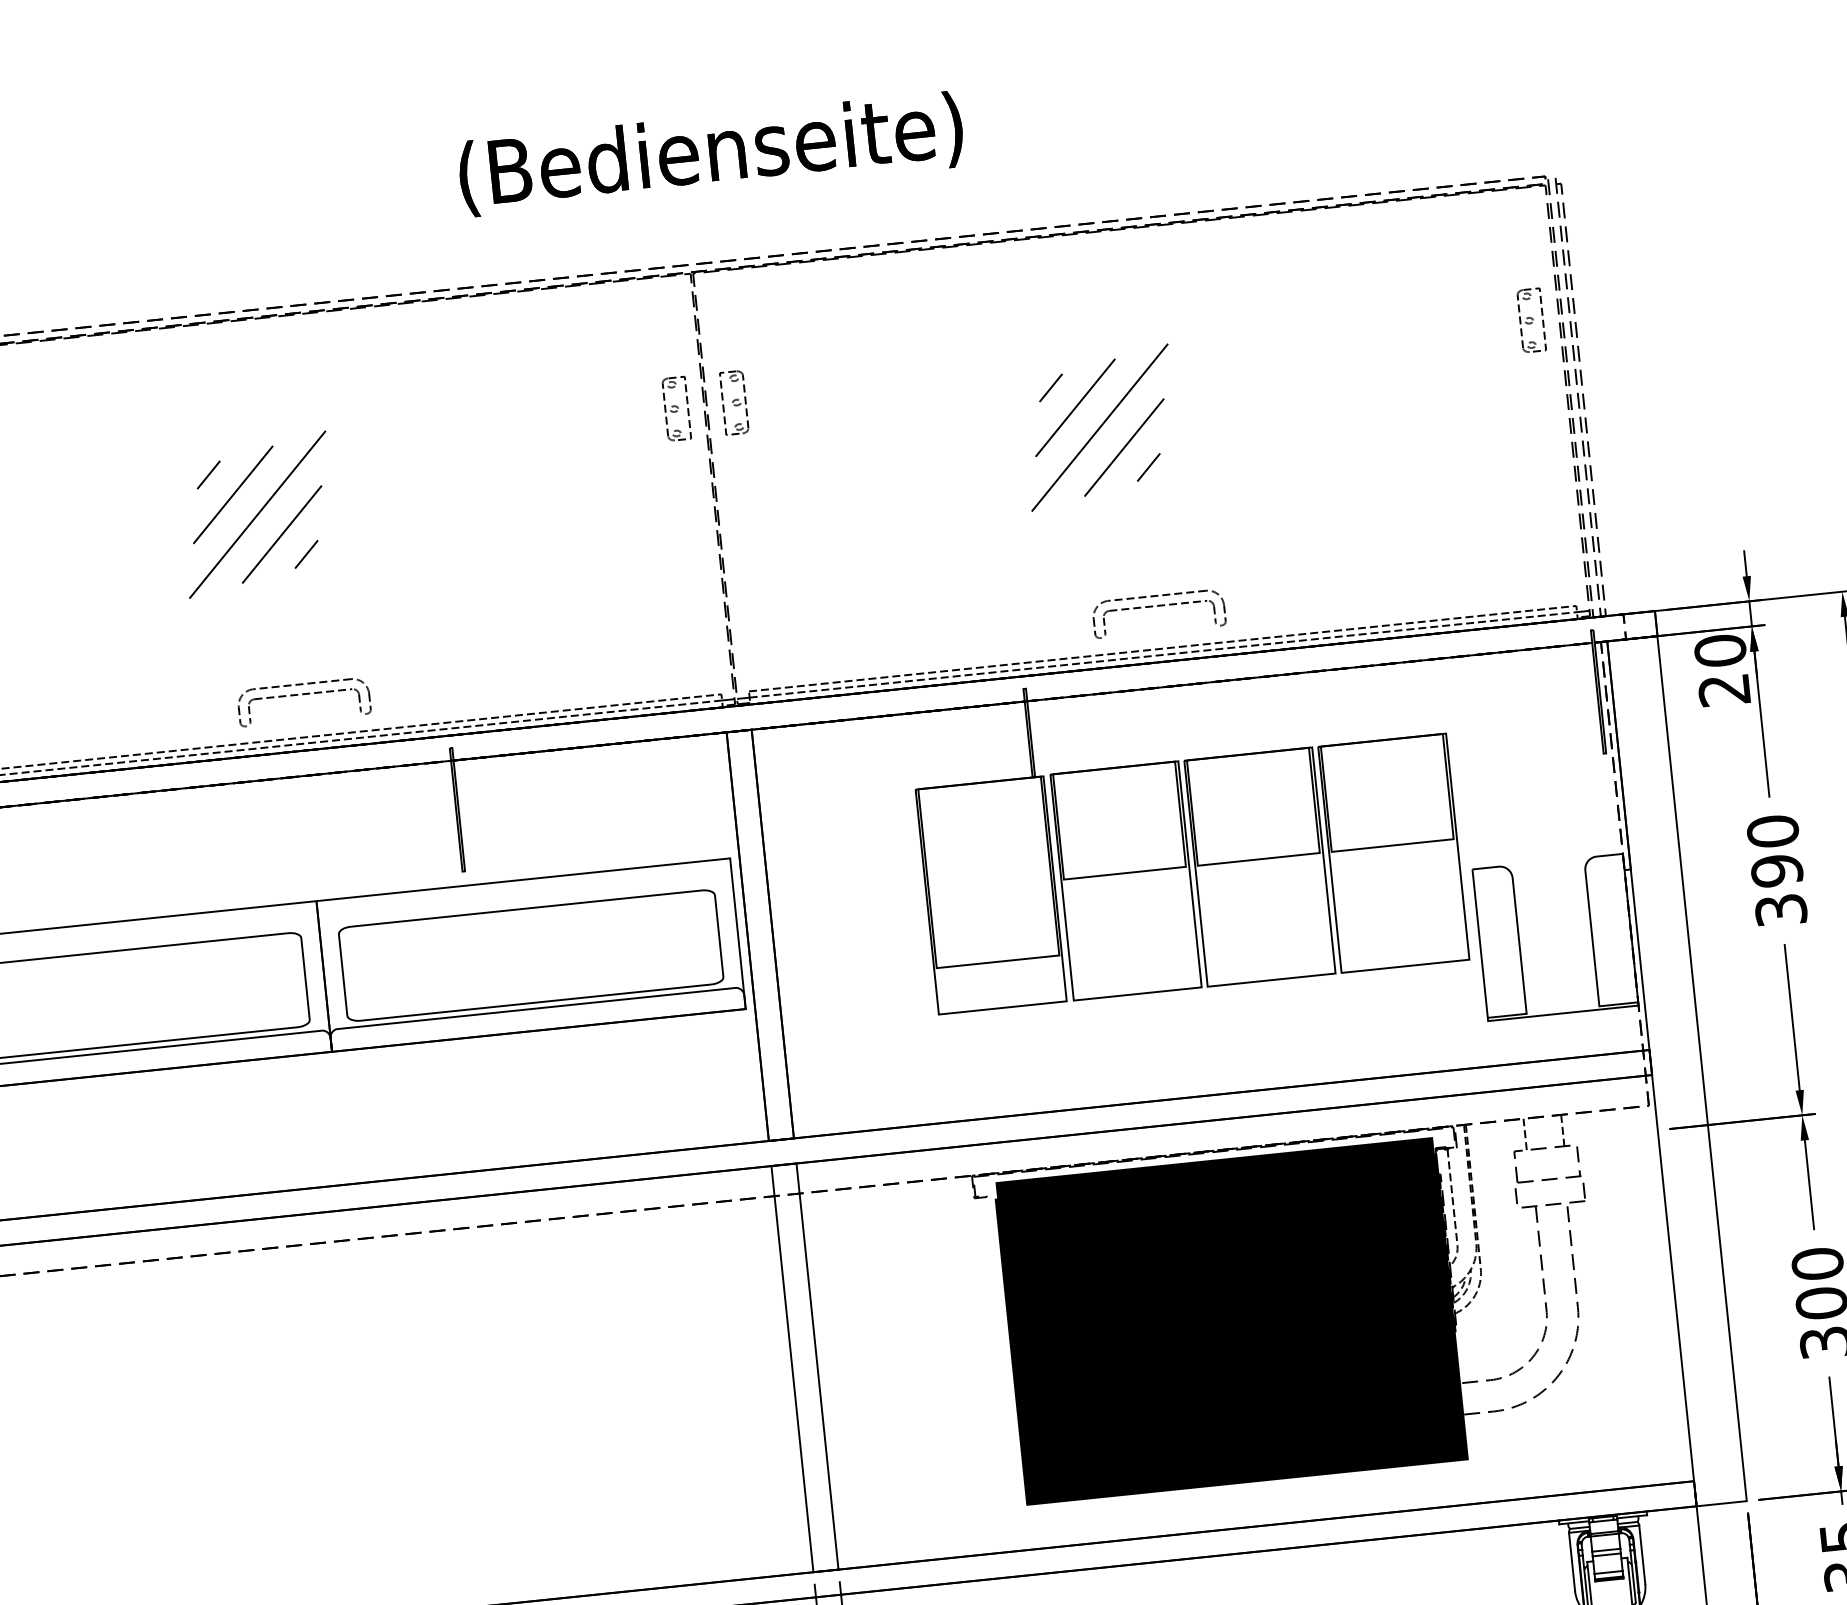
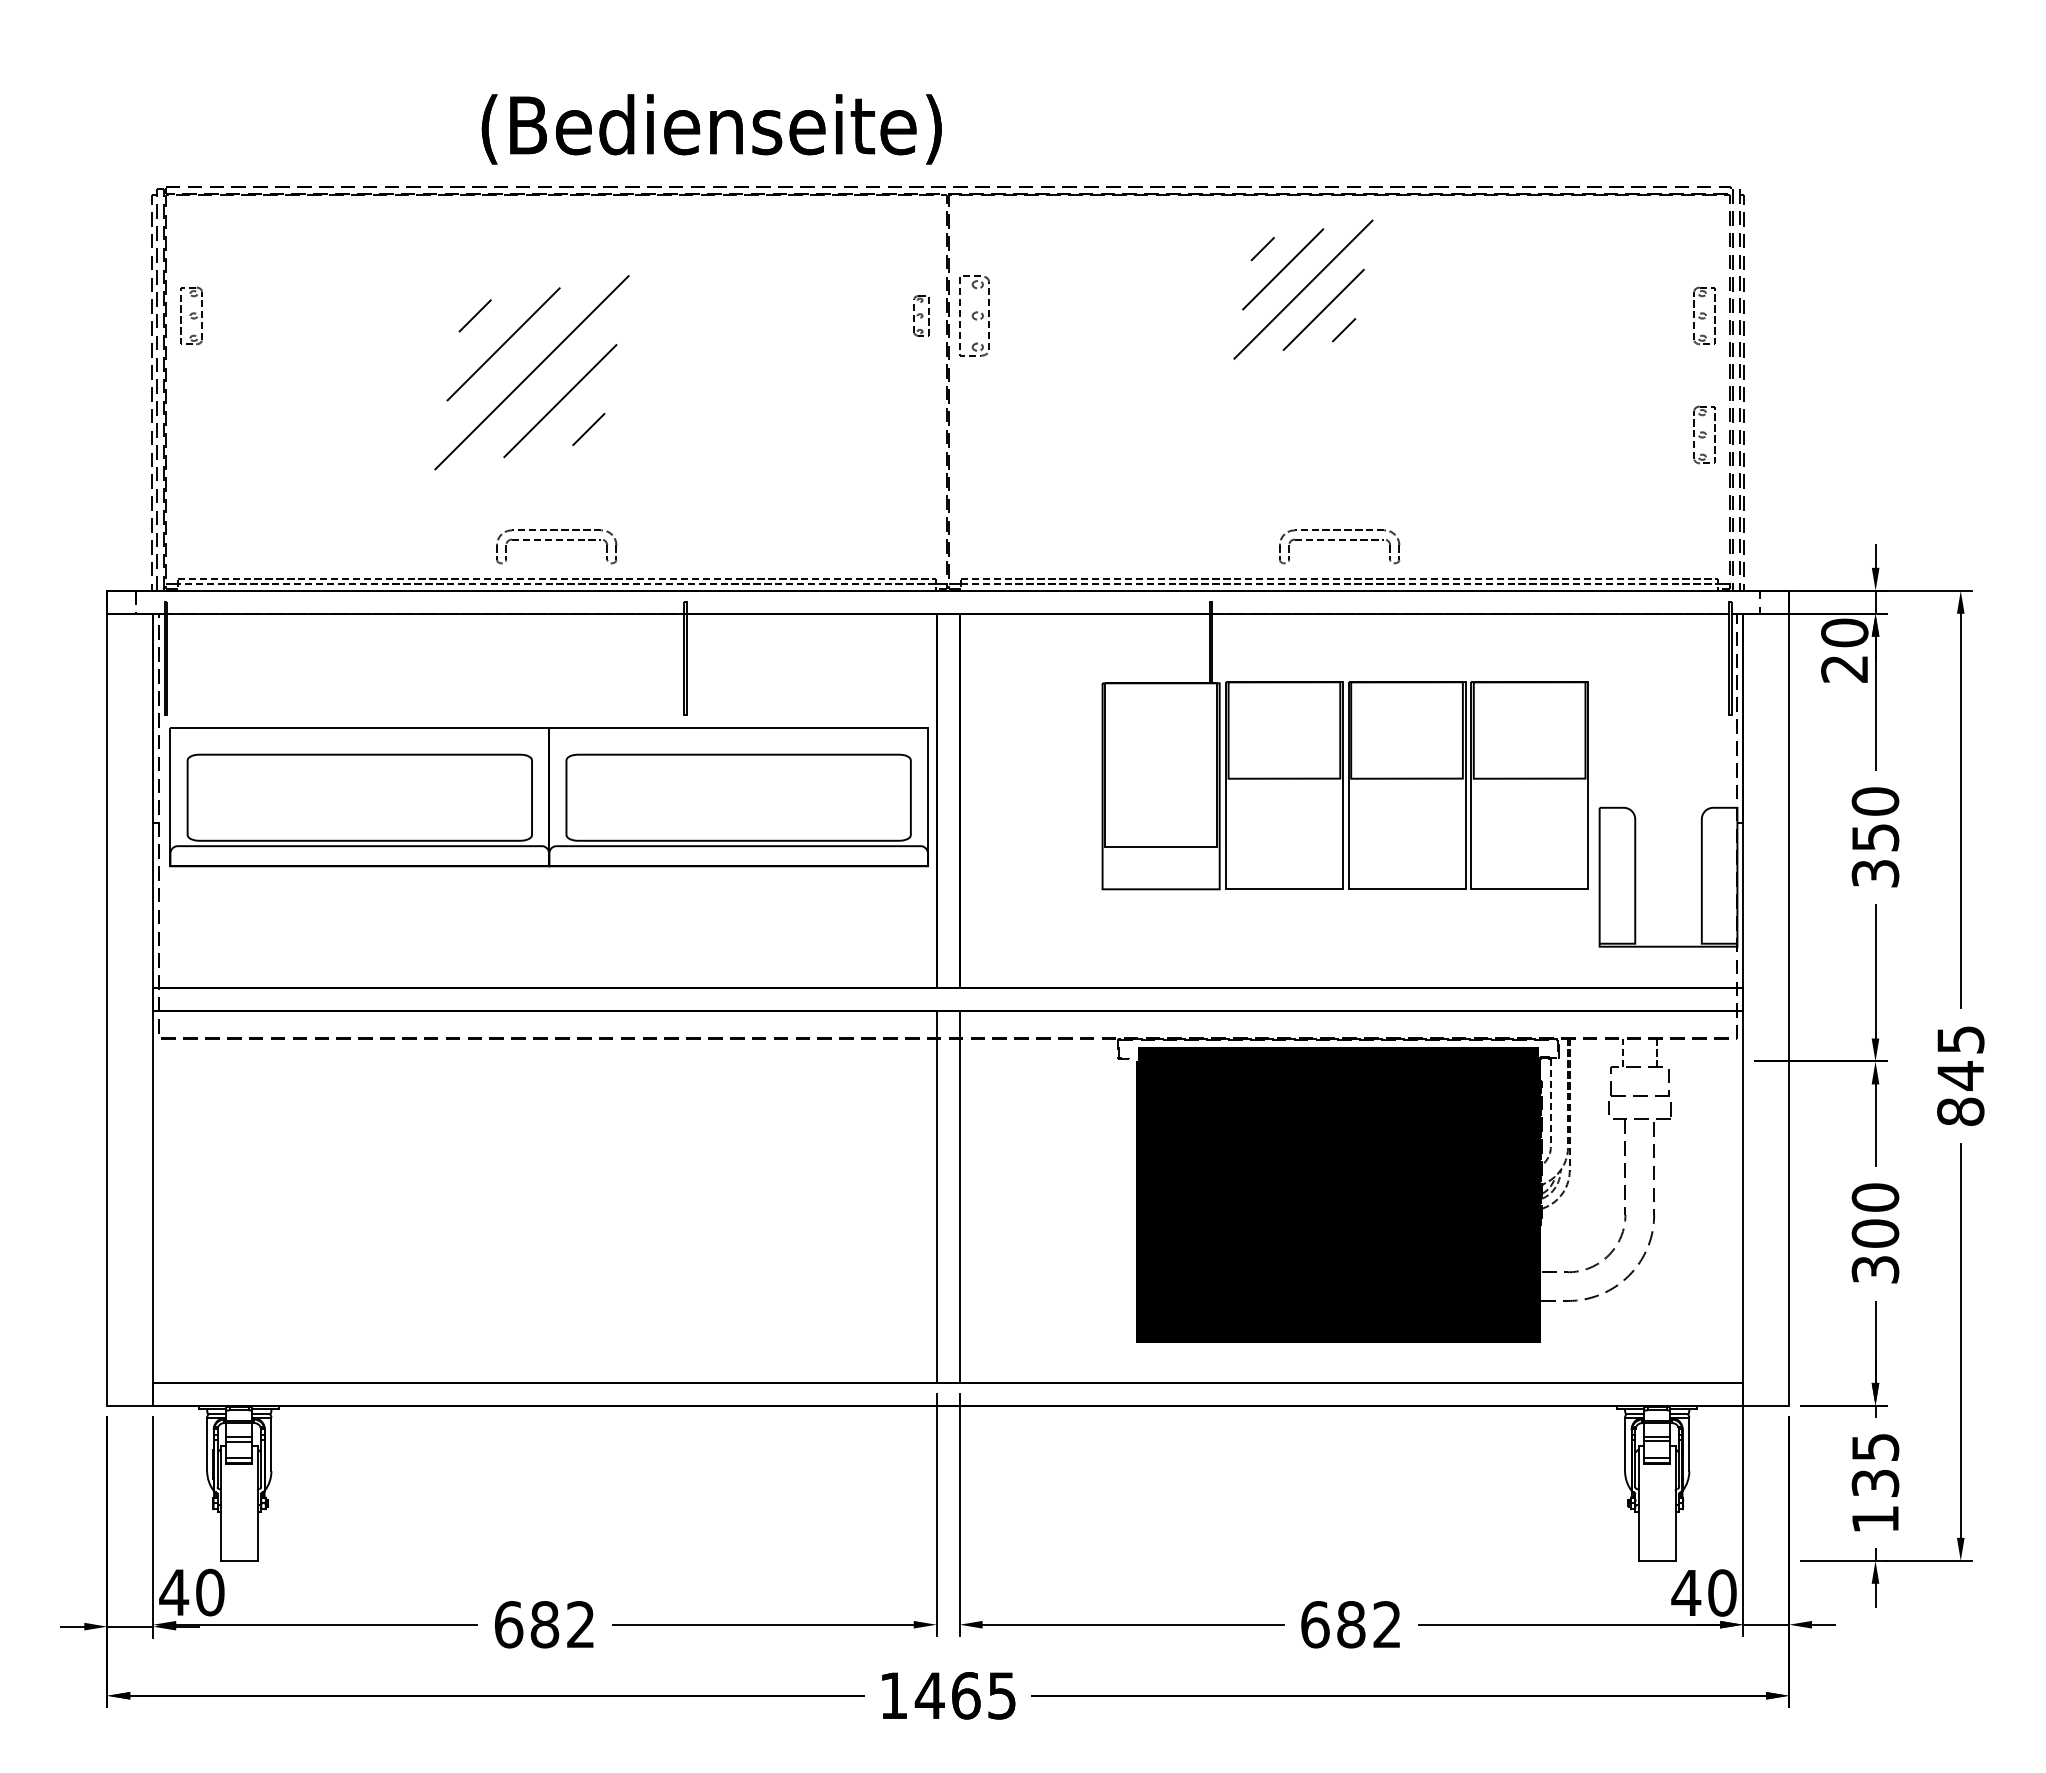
text: (710, 154) -> (711, 129), moved
part: (734, 402) -> (974, 315), size x1.4
part: (676, 408) -> (921, 315), size x0.7
part: (1099, 427) -> (1303, 289), moved
part: (1544, 449) -> (1704, 434), added
part: (258, 514) -> (532, 372), size x1.4
text: (1777, 870) -> (1875, 837), 390 -> 350

